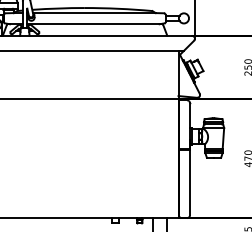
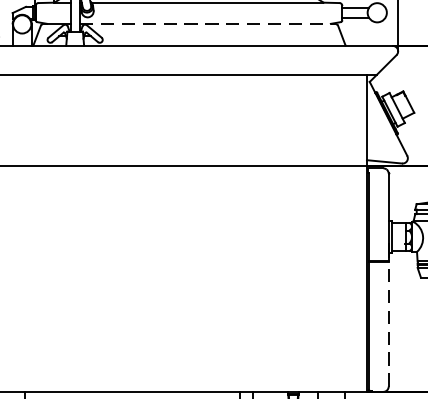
line: (95, 24) -> (209, 24), solid -> dashed
line: (189, 182) -> (387, 324), solid -> dashed

